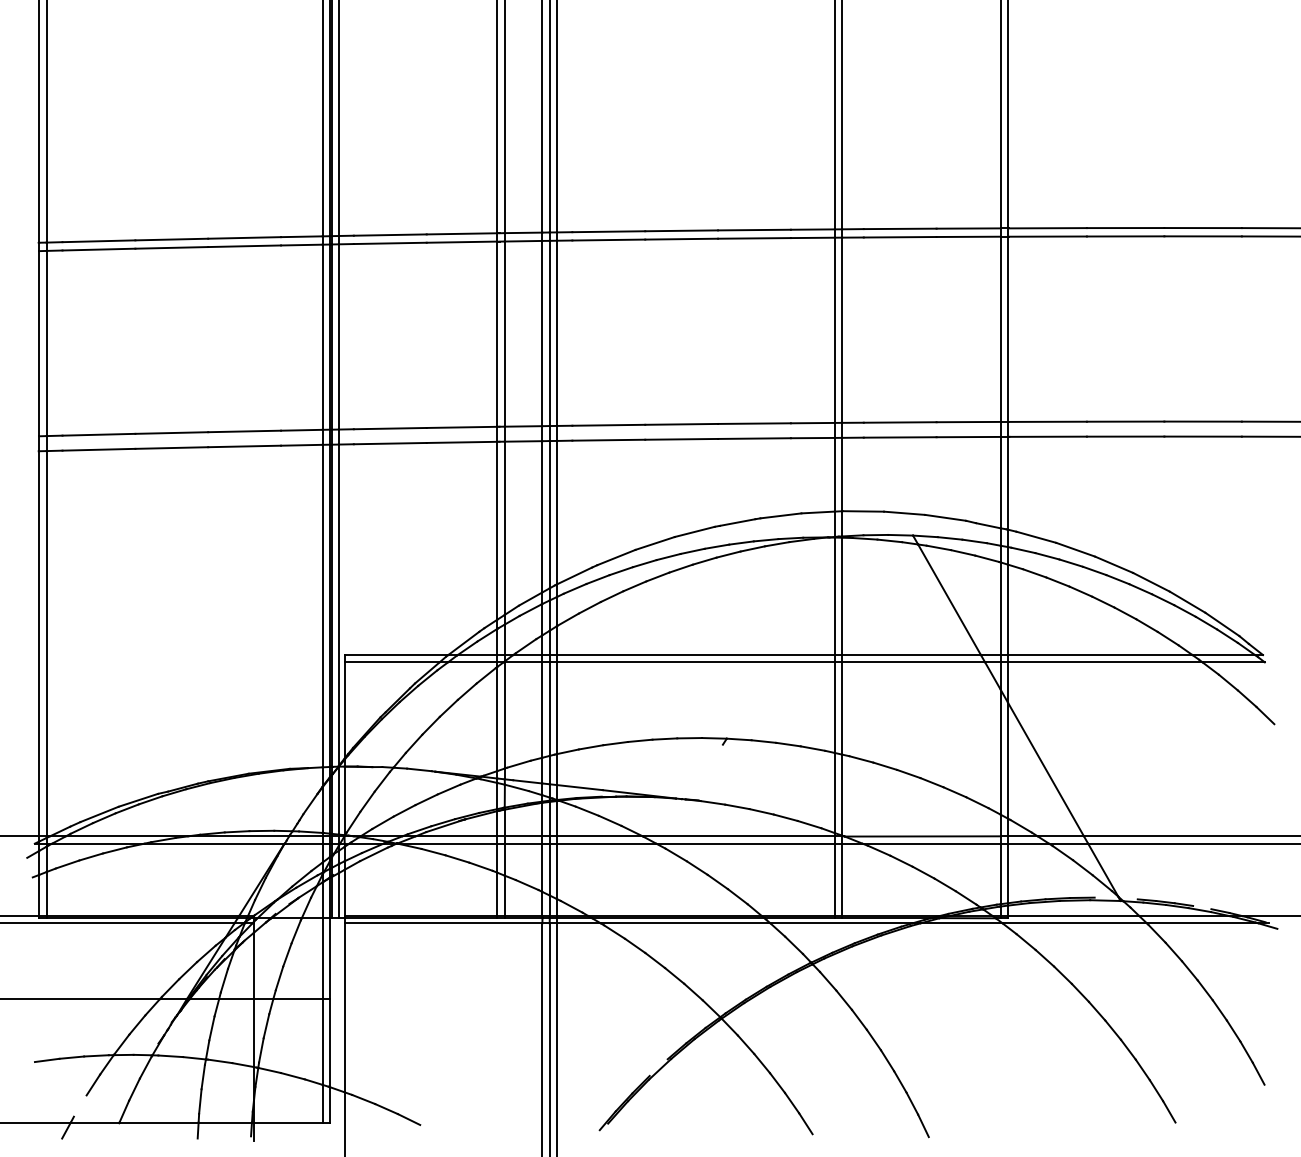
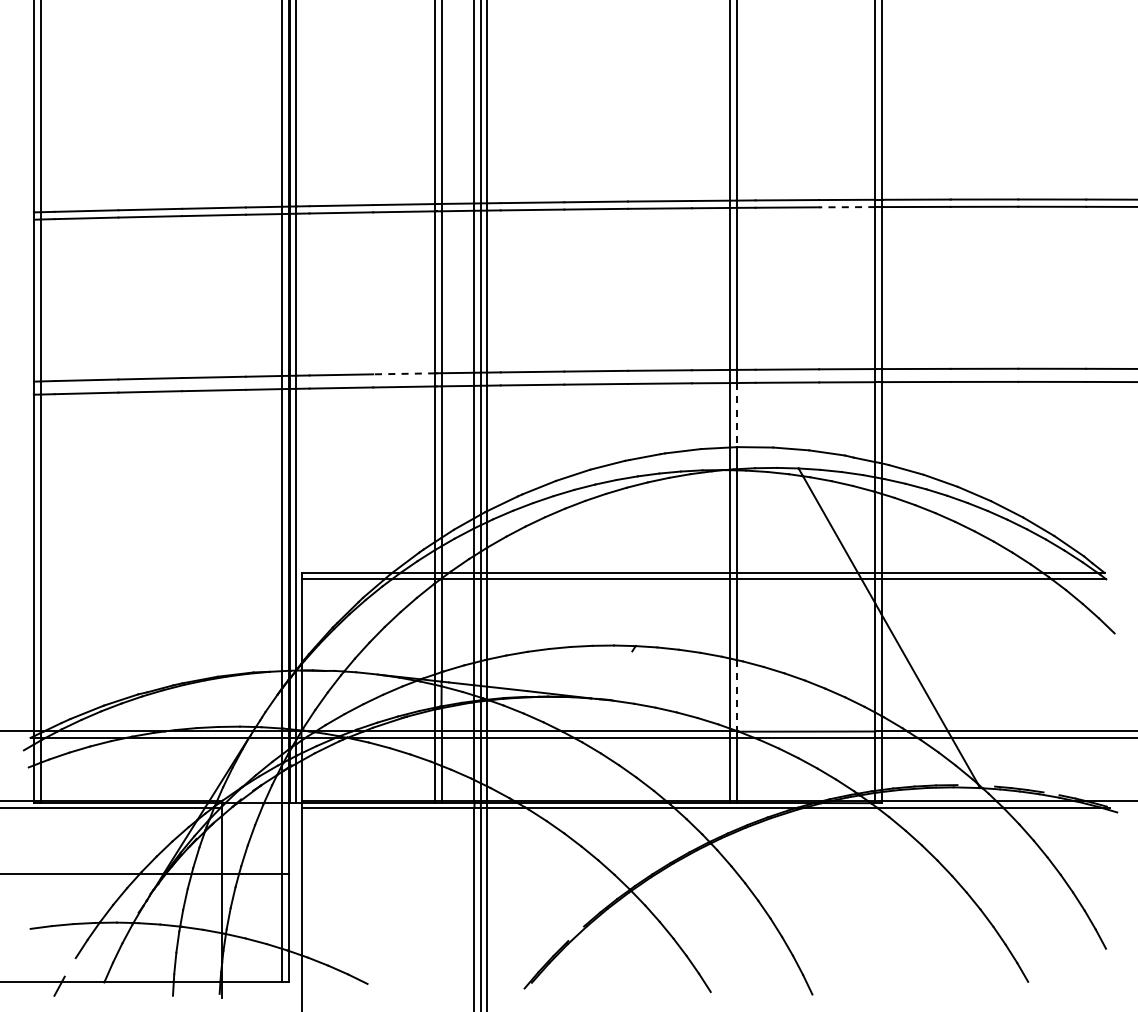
line: (967, 237) -> (846, 207), solid -> dashed
line: (462, 426) -> (404, 373), solid -> dashed
line: (842, 475) -> (736, 415), solid -> dashed
line: (842, 795) -> (736, 695), solid -> dashed

